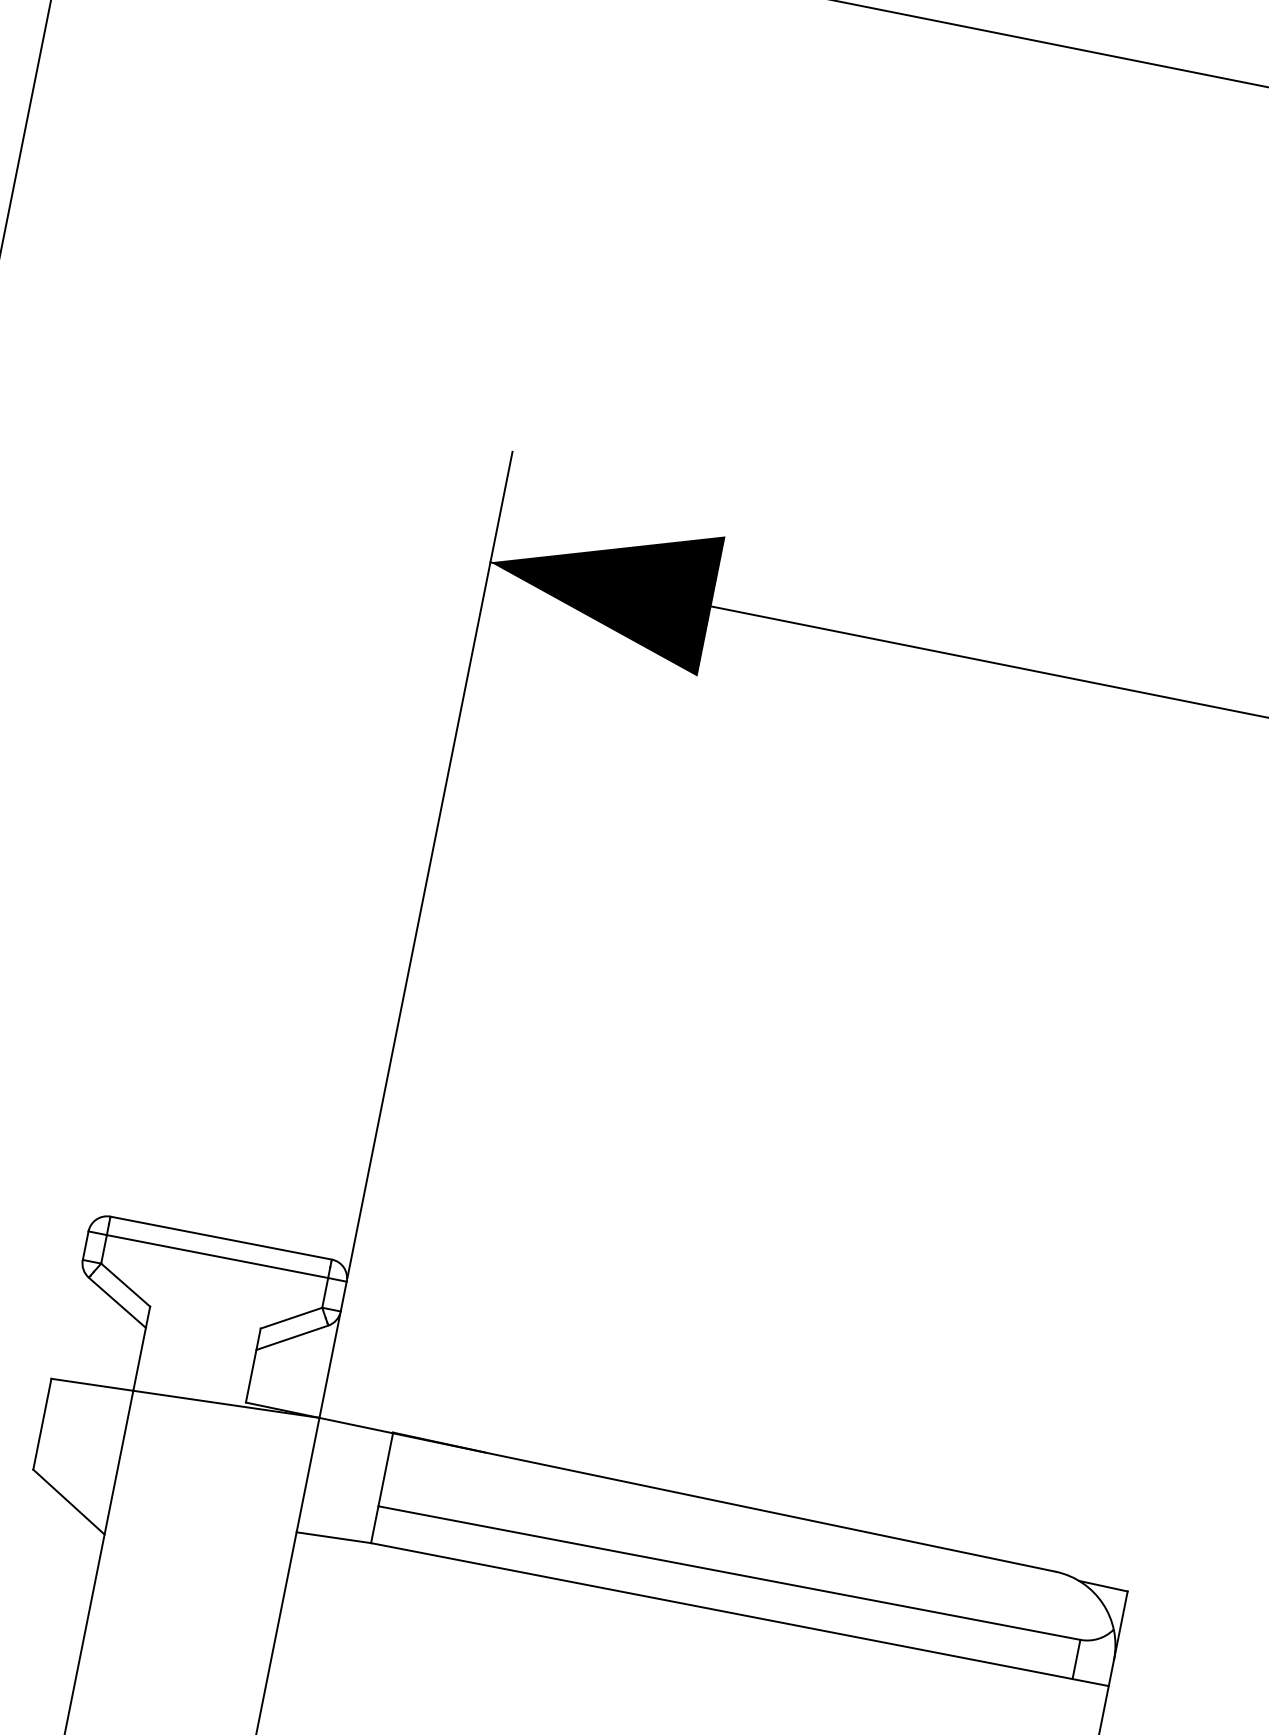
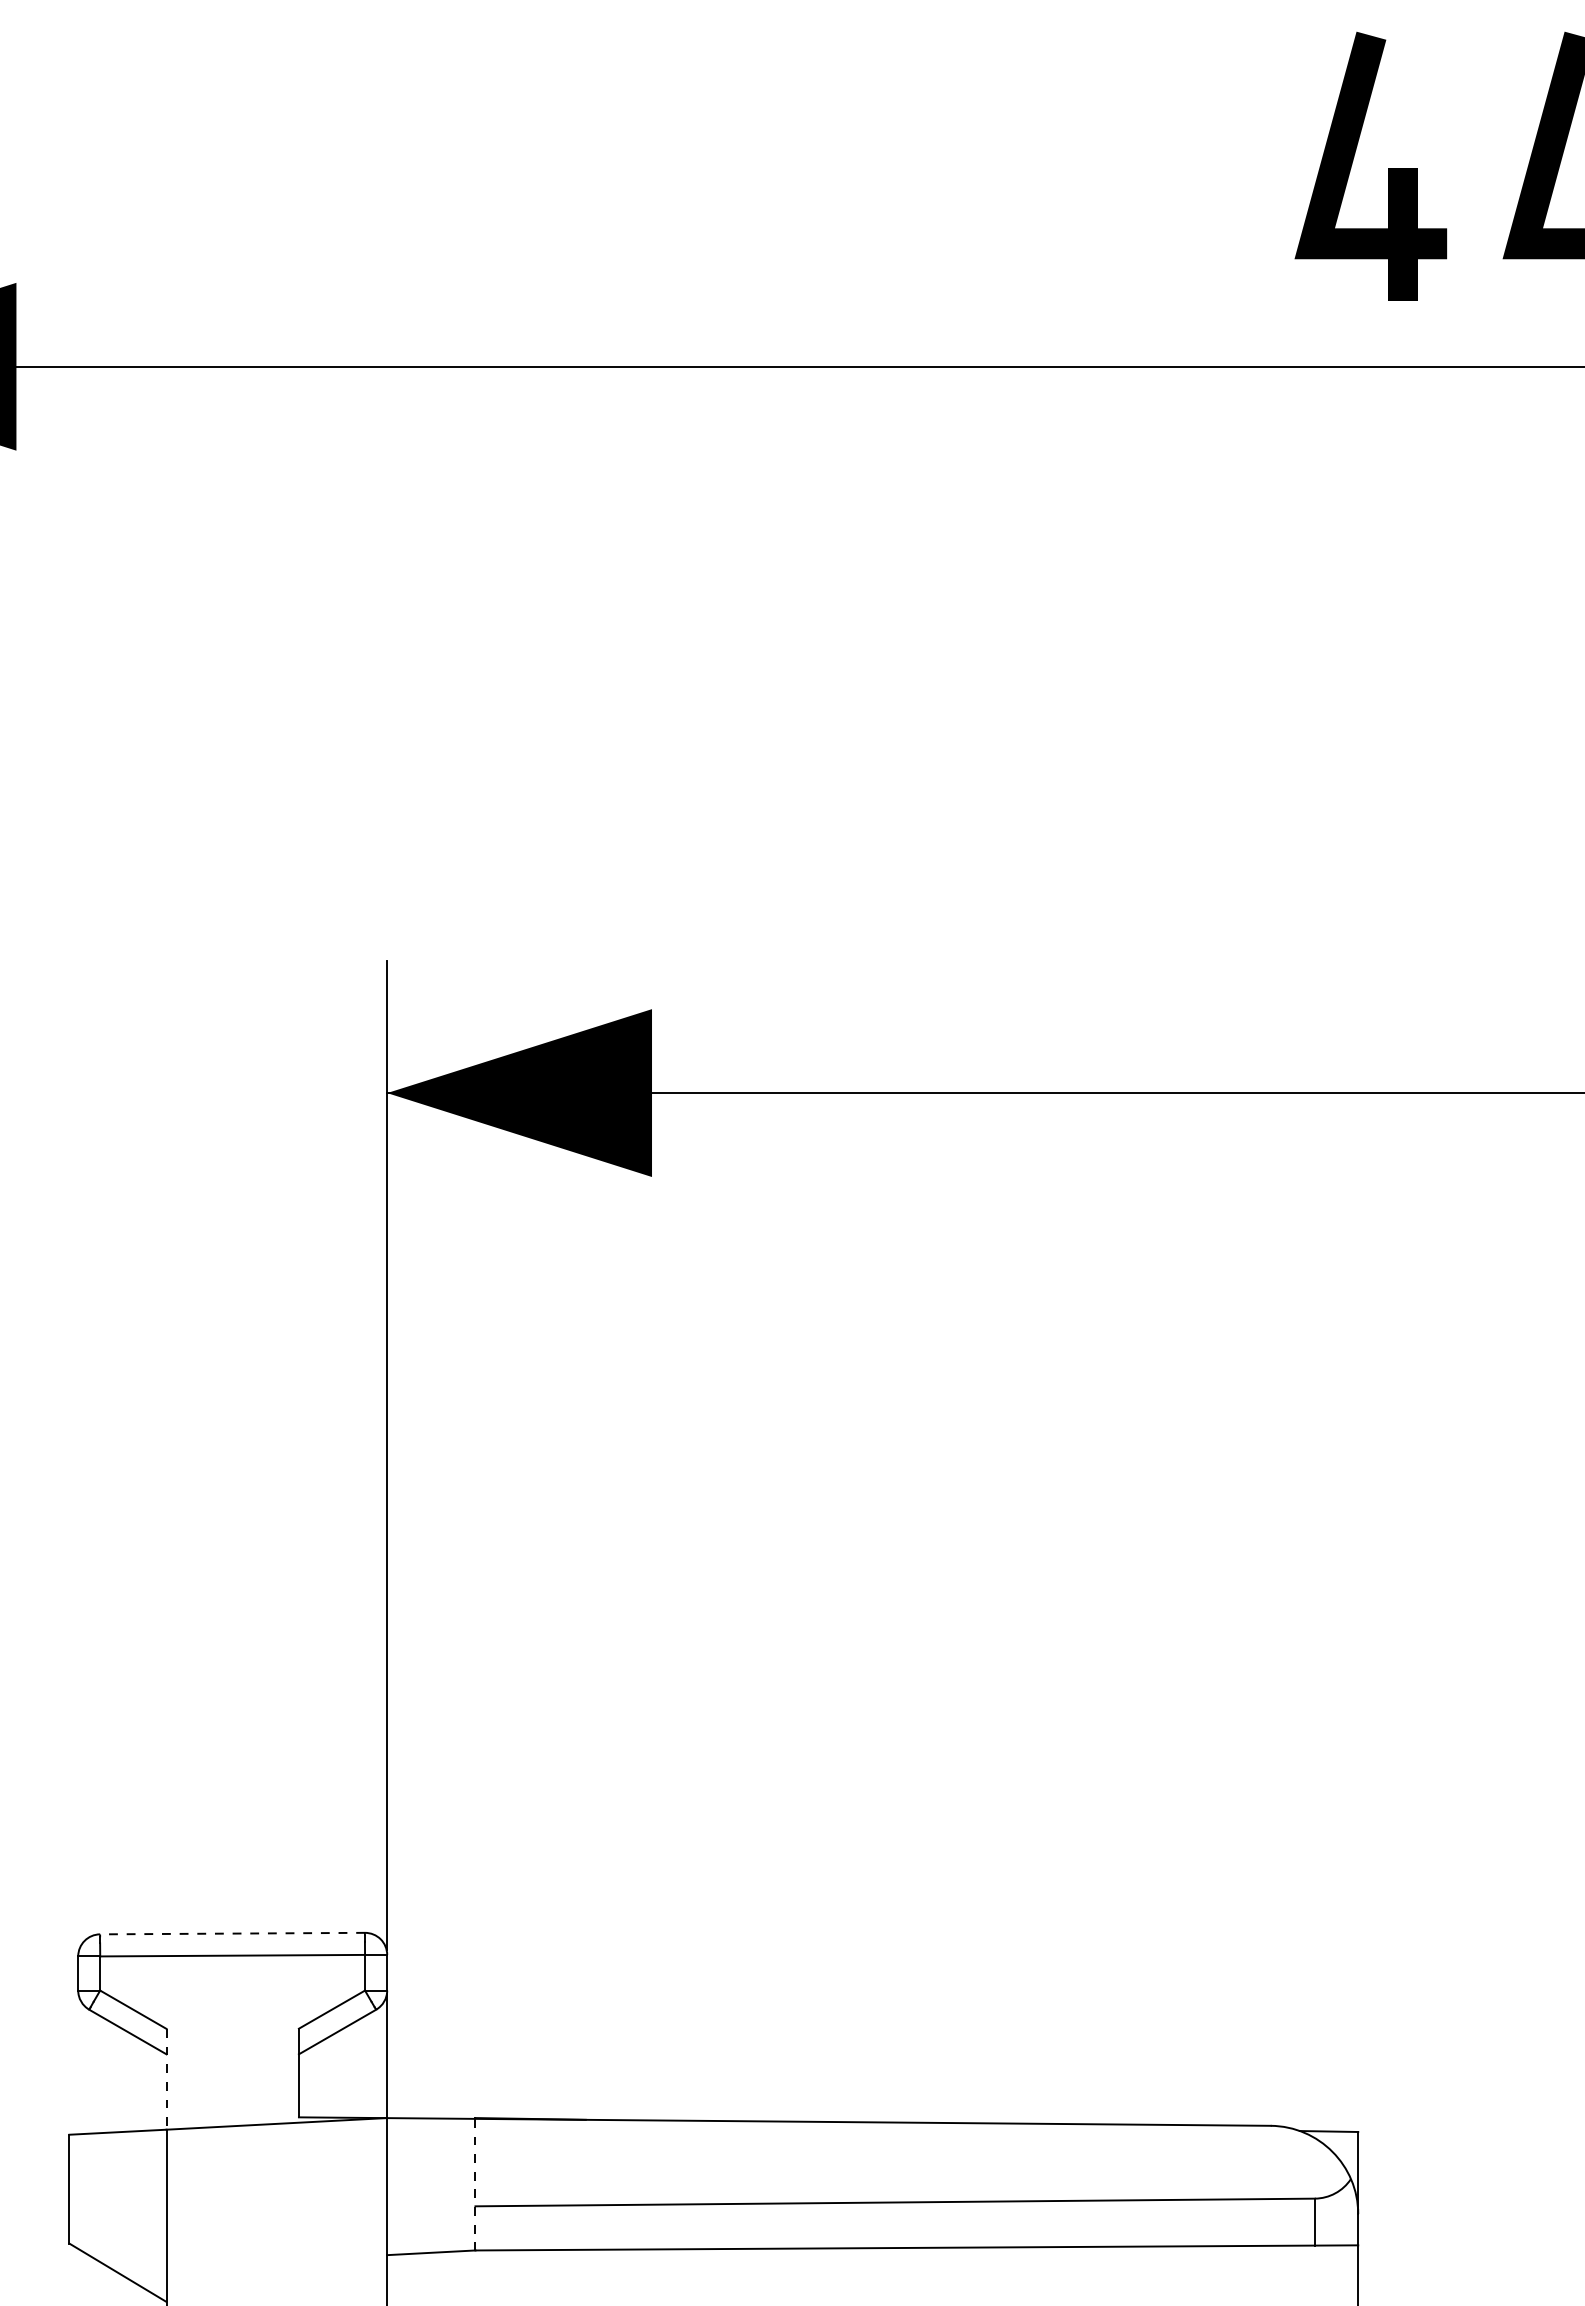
line: (221, 1238) -> (232, 1933), solid -> dashed
line: (141, 1348) -> (166, 2079), solid -> dashed
line: (382, 1488) -> (475, 2184), solid -> dashed

